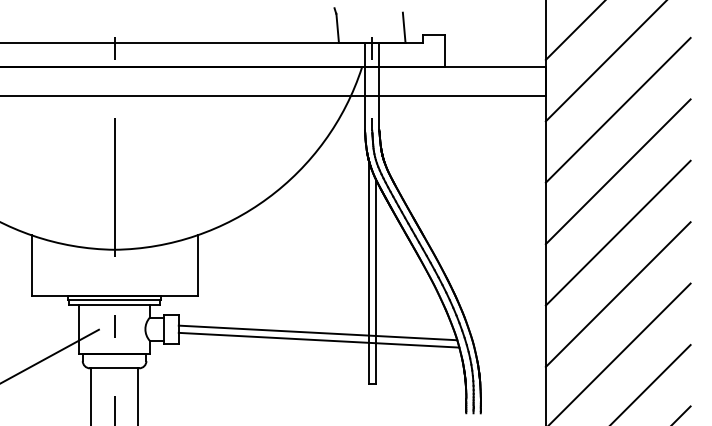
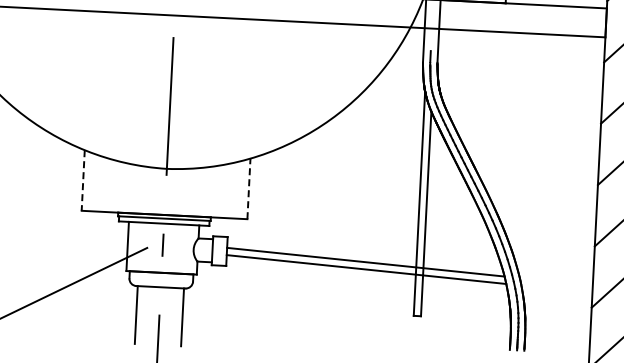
line: (197, 265) -> (248, 188), solid -> dashed
line: (31, 266) -> (83, 181), solid -> dashed

